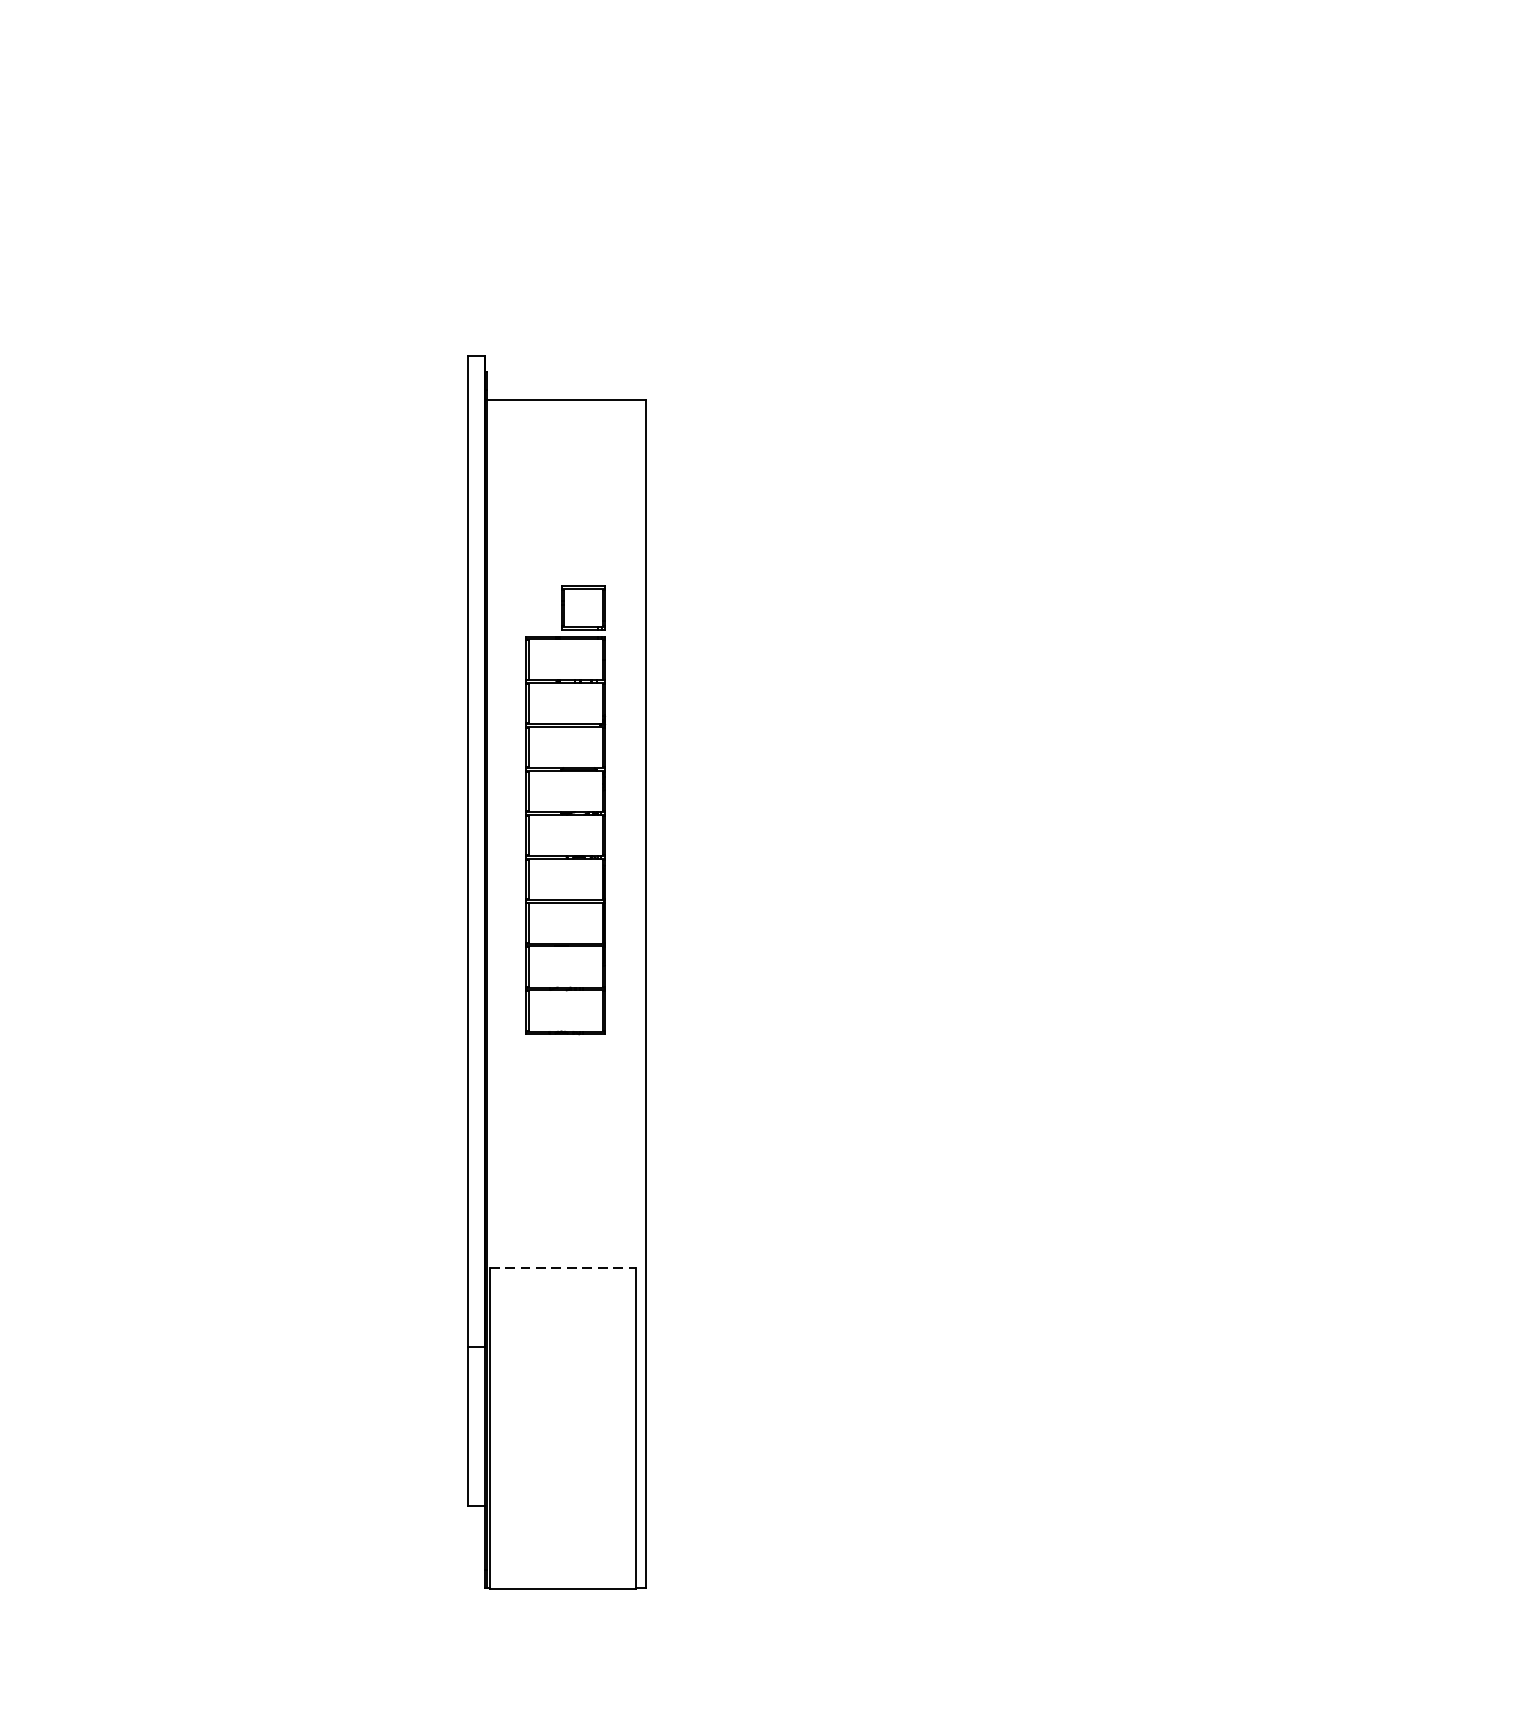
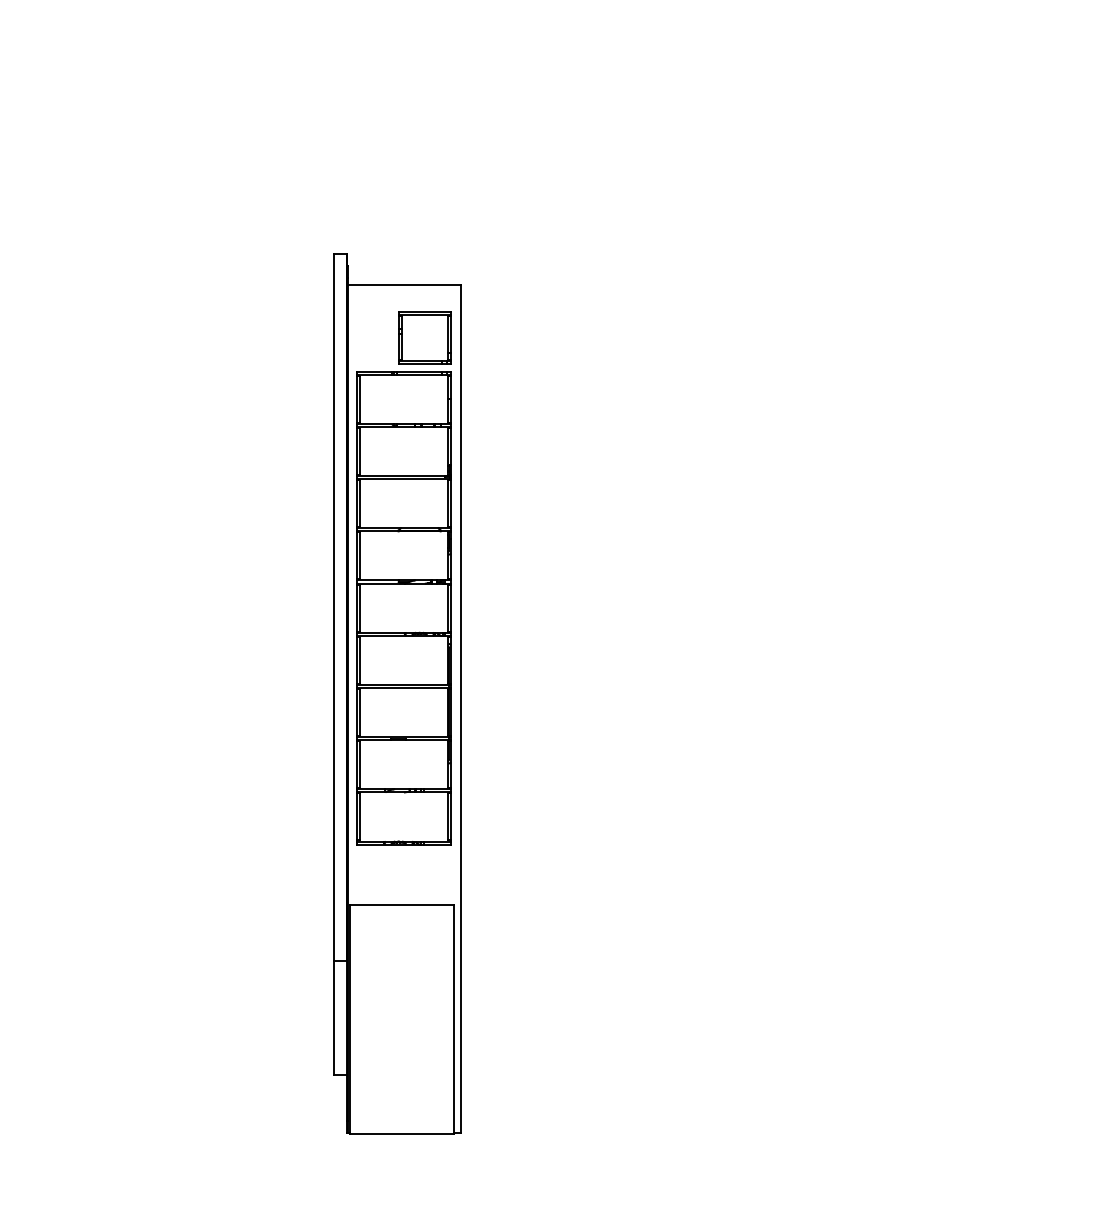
part: (565, 810) -> (403, 578), size x1.67
line: (563, 1267) -> (402, 904), dashed -> solid

